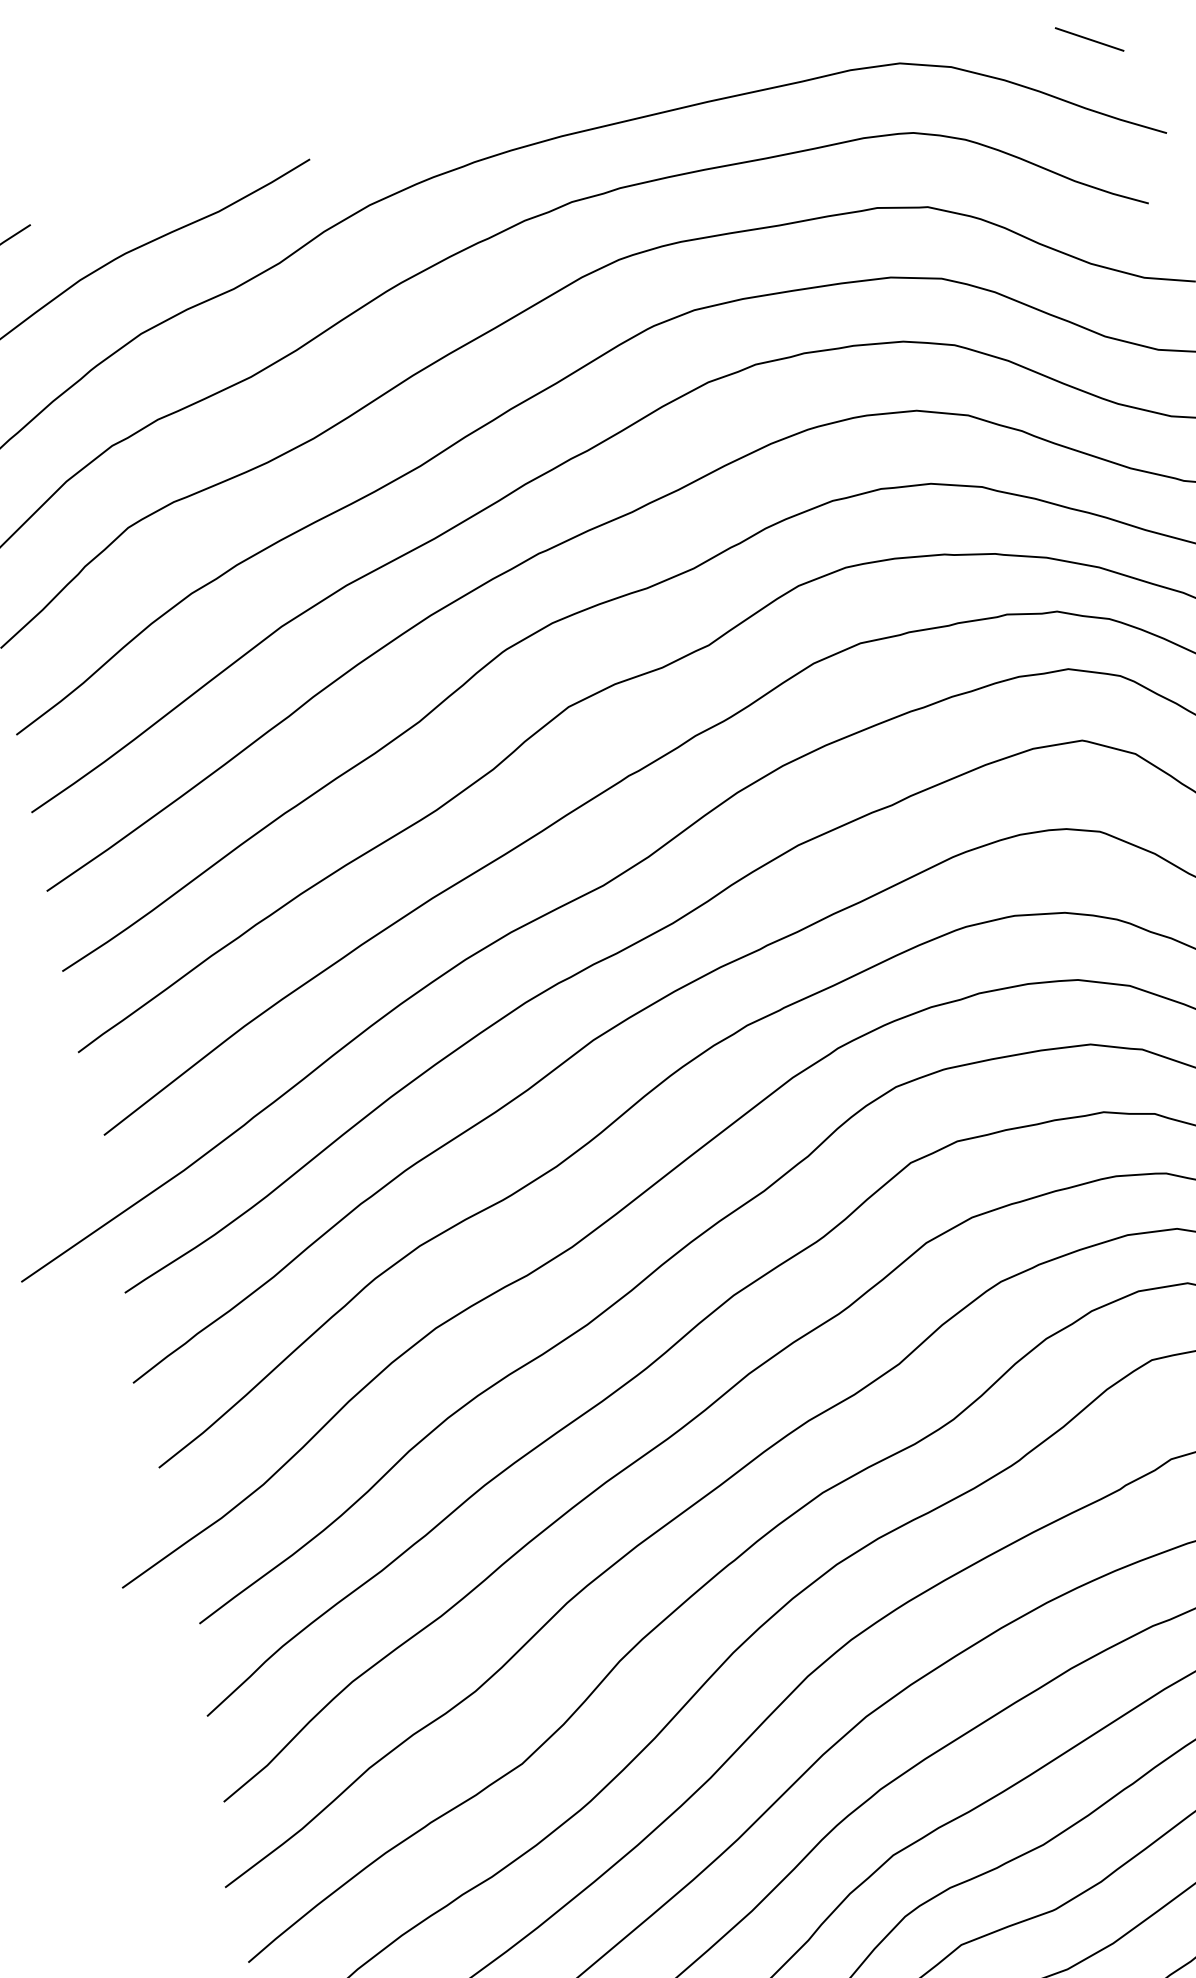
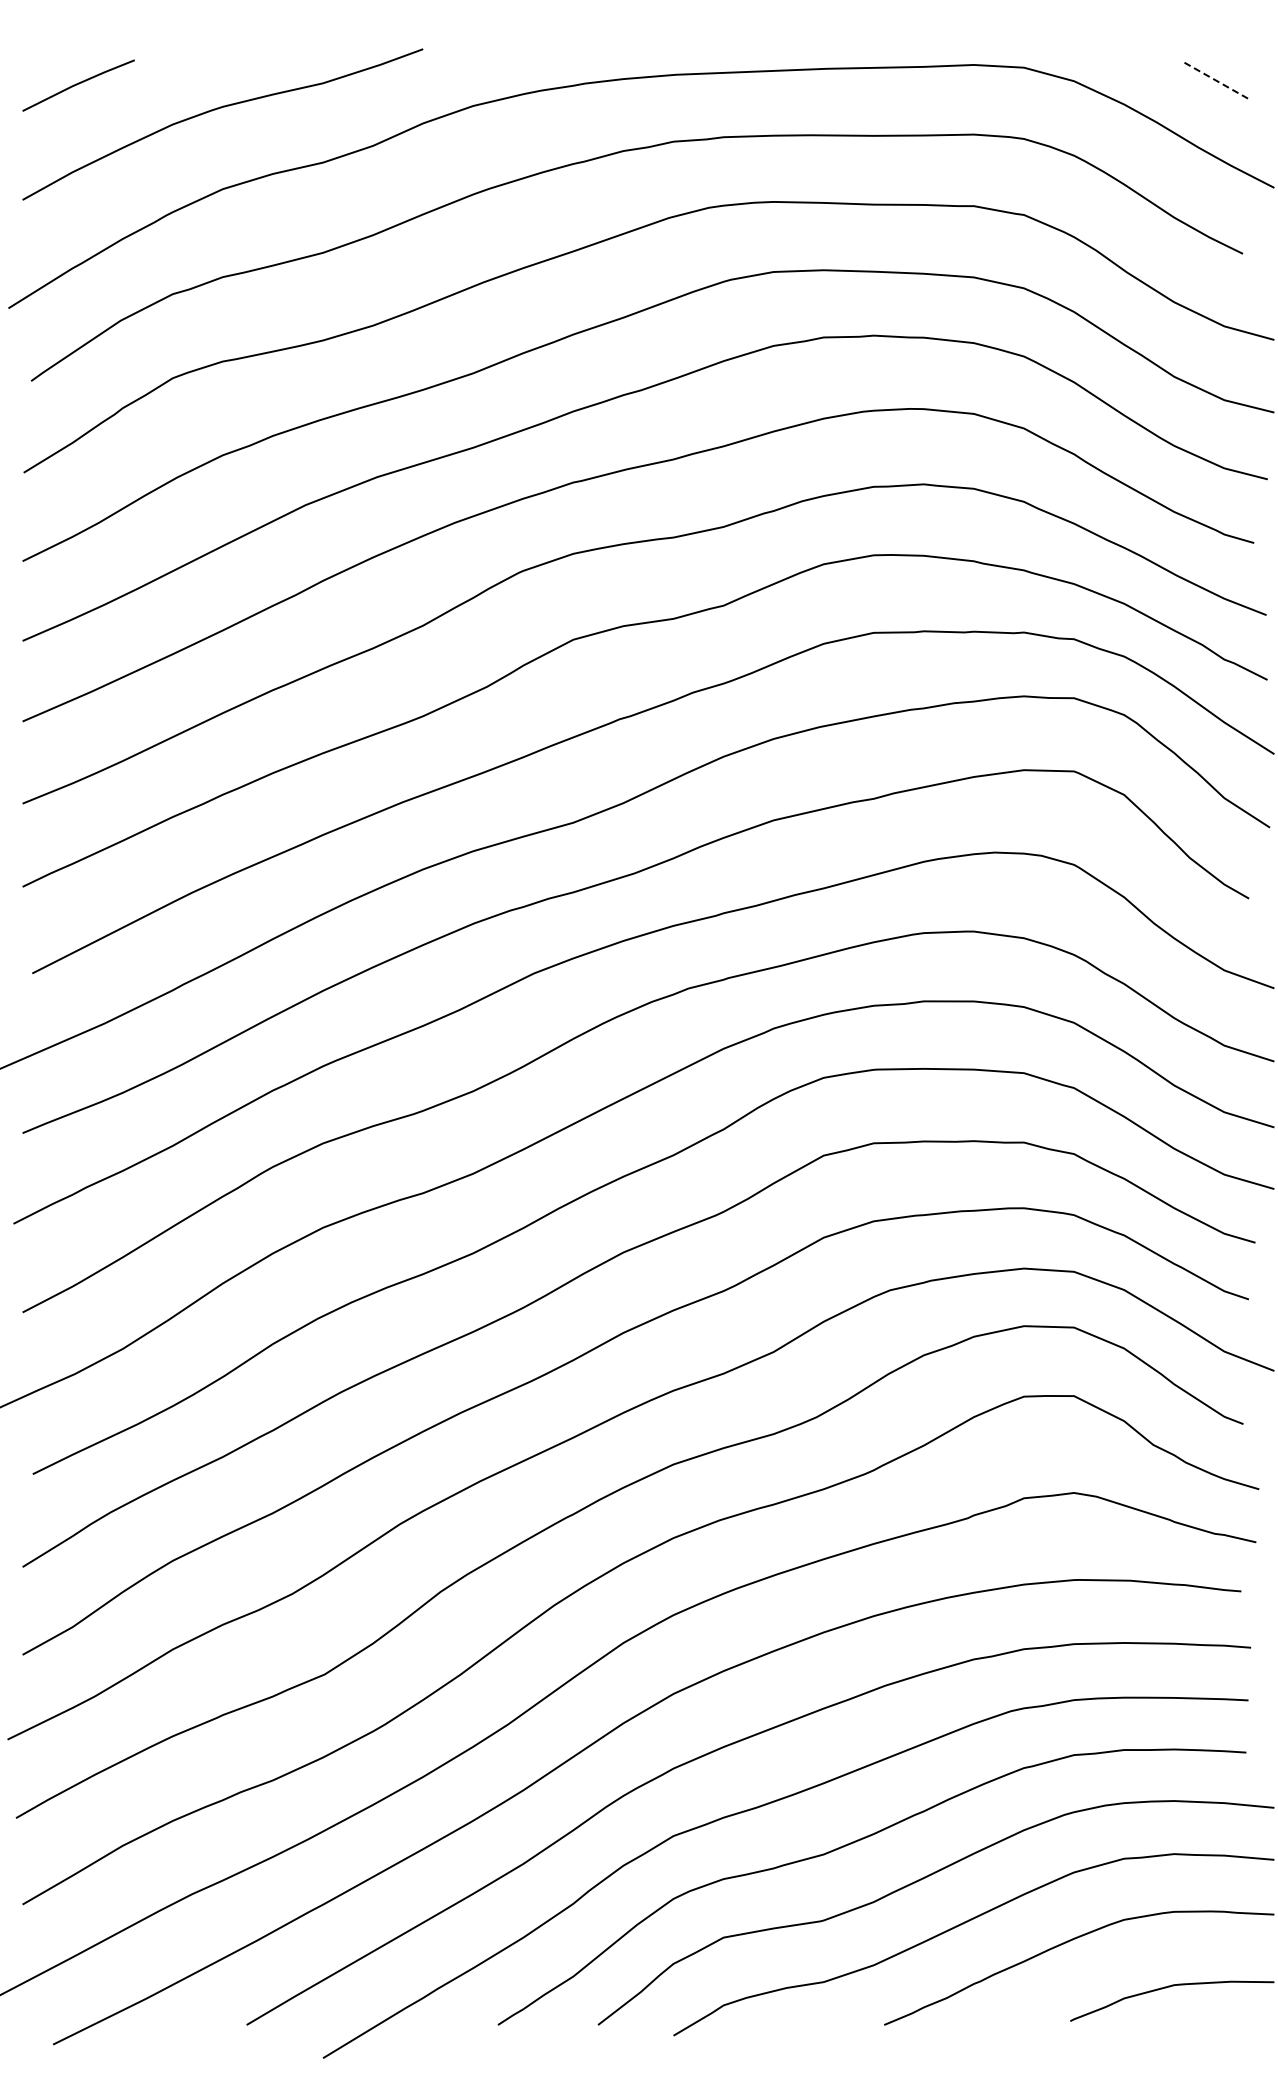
line: (1090, 39) -> (1216, 80), solid -> dashed

